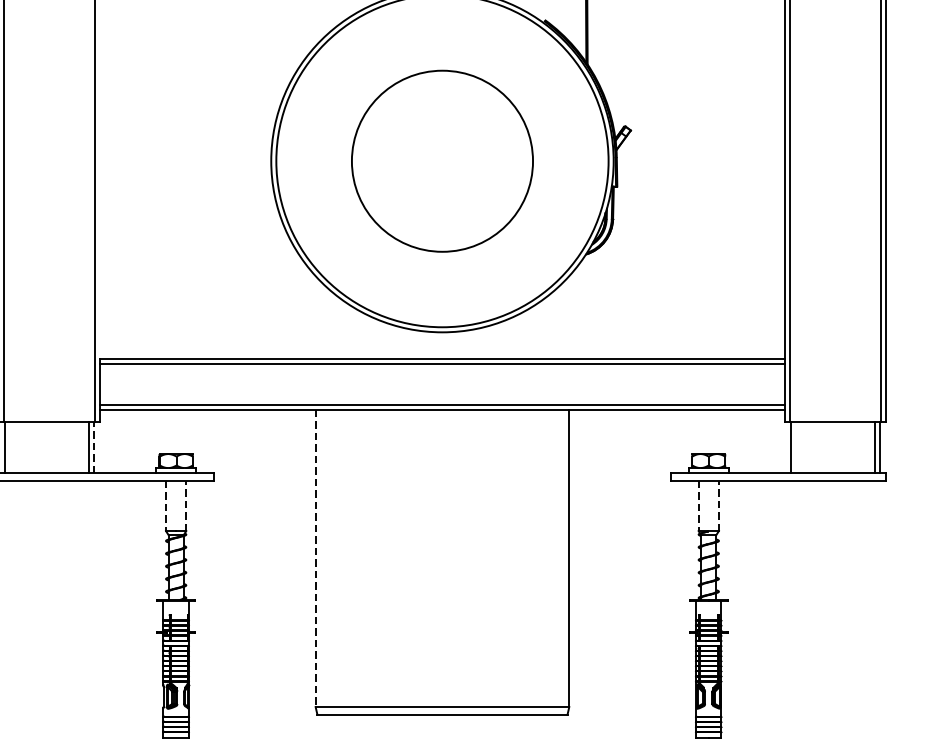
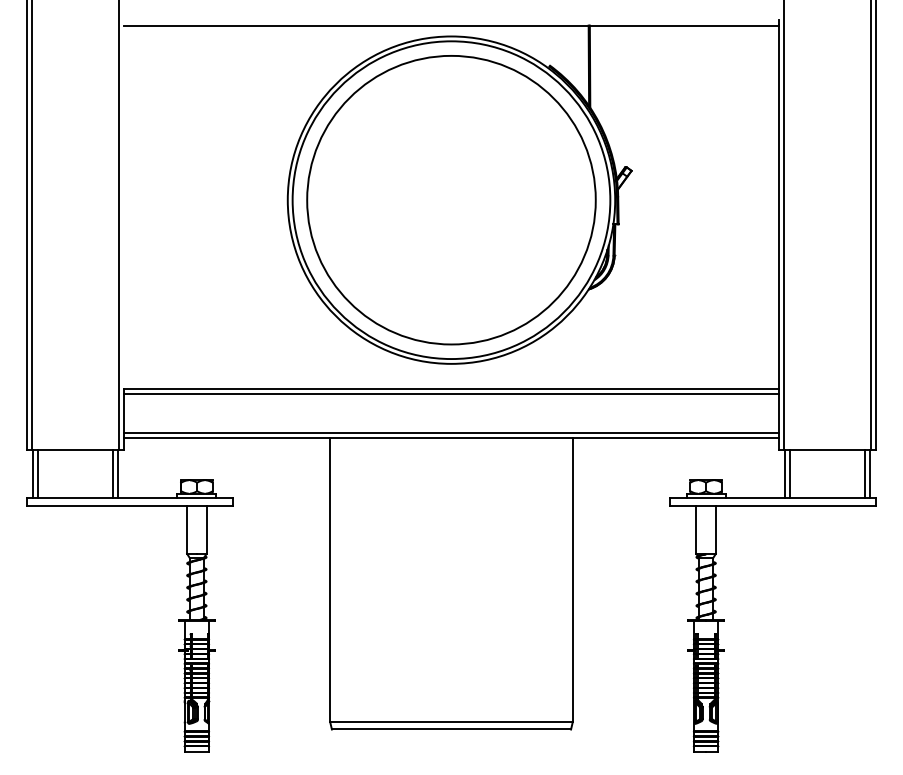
circle: (442, 161) -> (451, 200), size x1.67
line: (9, 446) -> (37, 473), added
line: (94, 446) -> (118, 473), dashed -> solid
line: (795, 446) -> (789, 473), added
line: (186, 505) -> (206, 529), dashed -> solid
line: (718, 505) -> (715, 529), dashed -> solid
line: (166, 506) -> (187, 530), dashed -> solid
line: (698, 506) -> (696, 530), dashed -> solid
line: (315, 558) -> (330, 580), dashed -> solid

